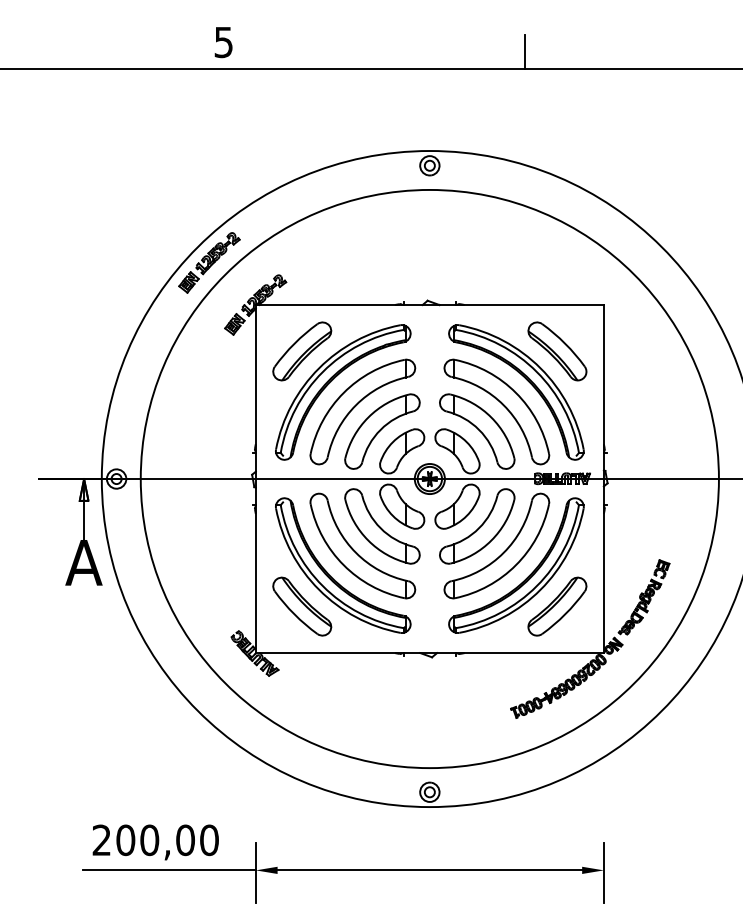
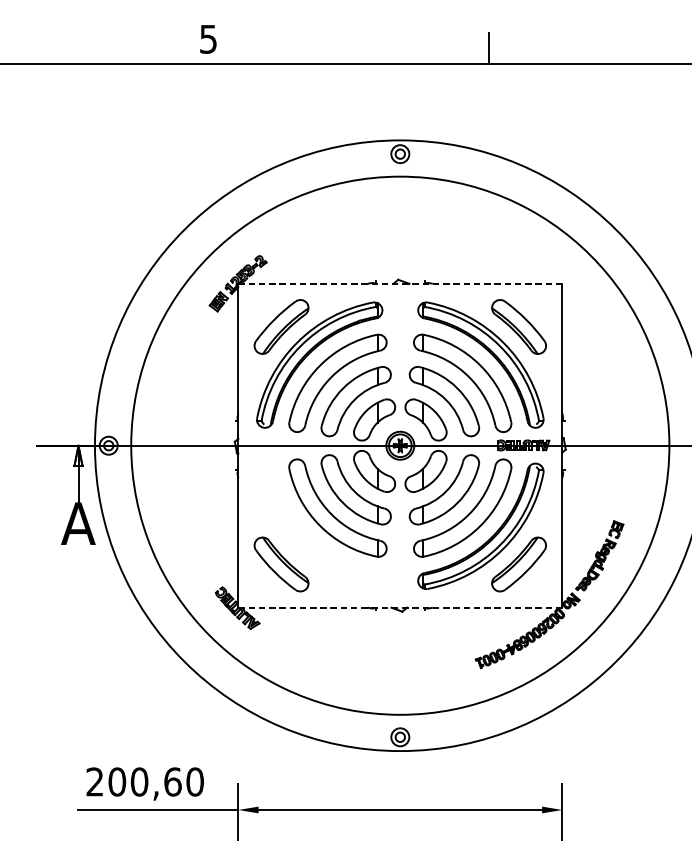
part: (209, 262) -> (195, 244), removed
line: (429, 305) -> (399, 284), solid -> dashed
part: (331, 576) -> (308, 536), removed
line: (430, 653) -> (400, 608), solid -> dashed
text: (185, 839) -> (172, 781), 200,00 -> 200,60

